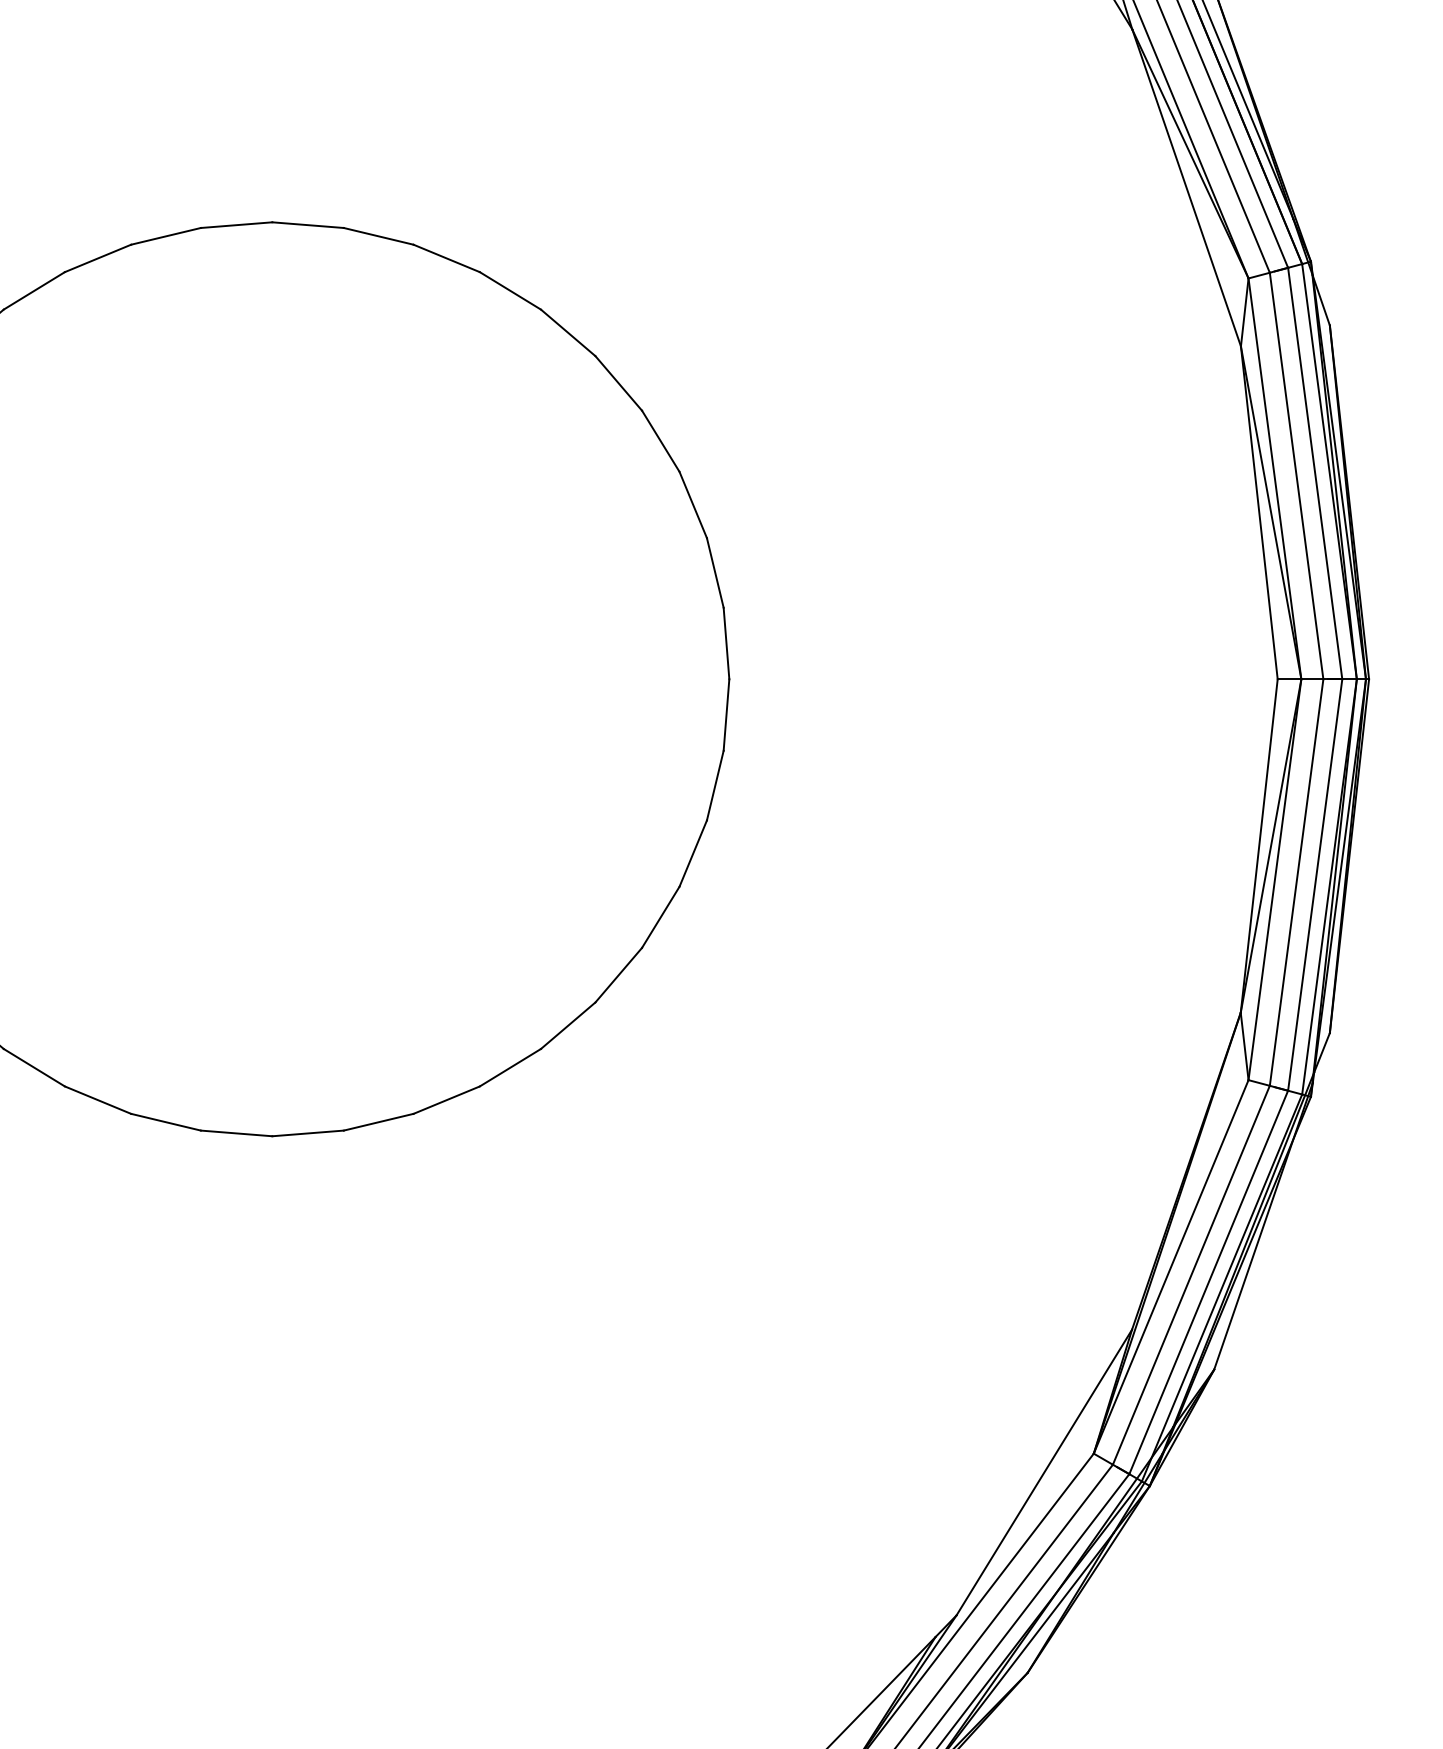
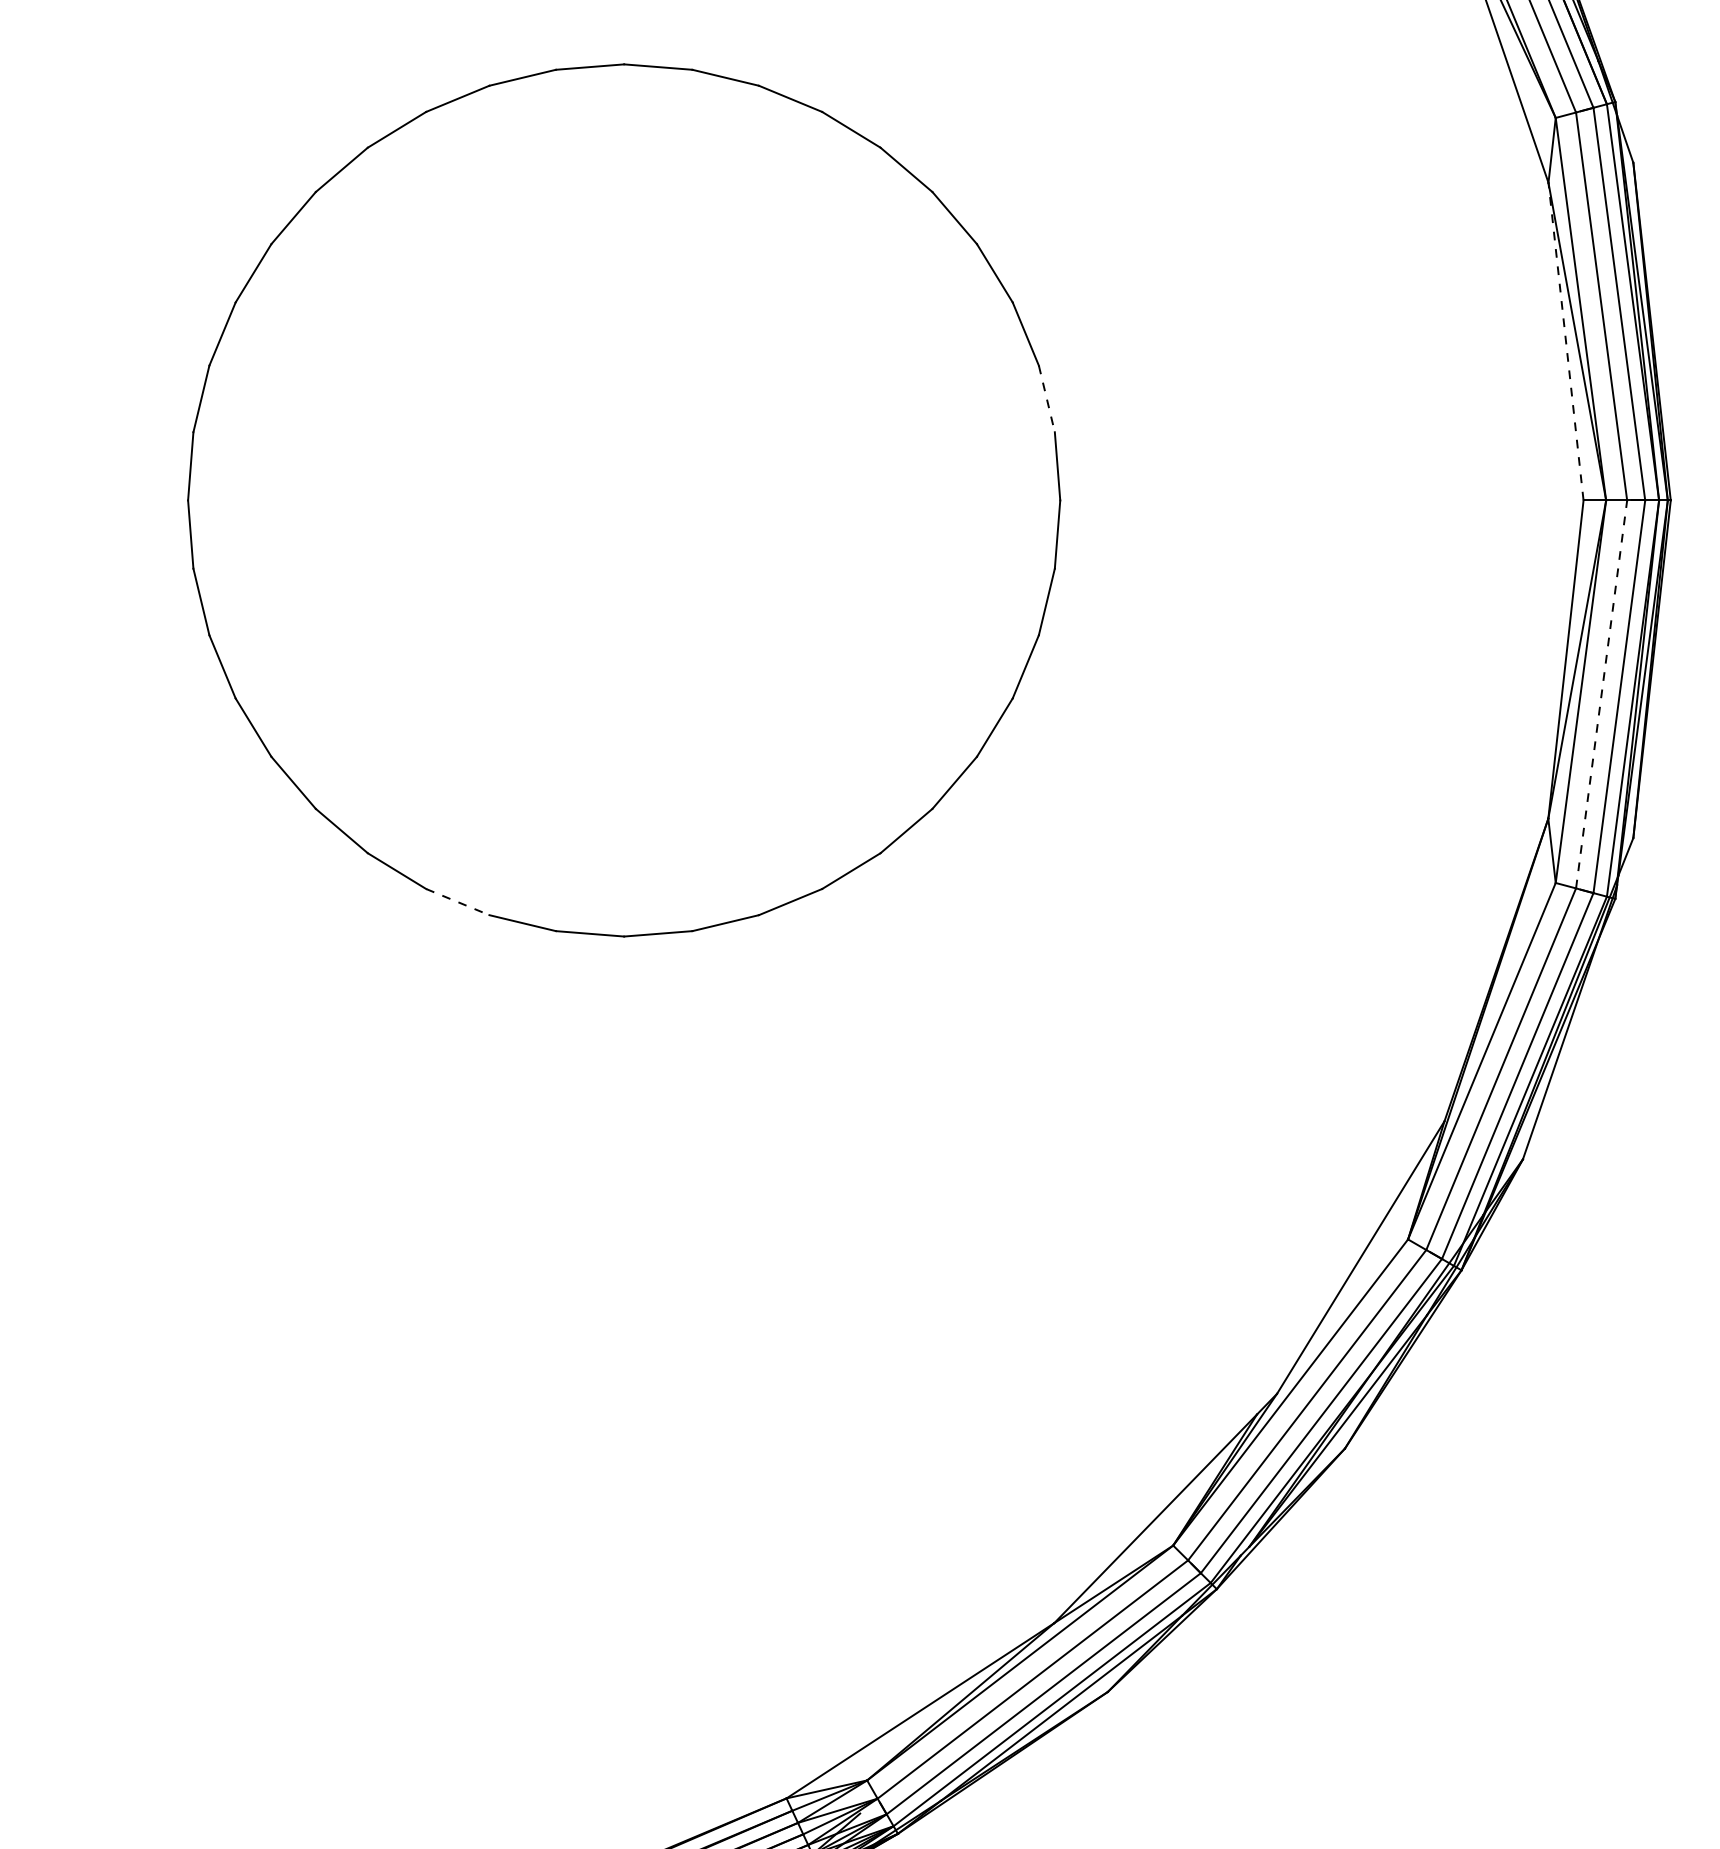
line: (1259, 512) -> (1566, 341), solid -> dashed
line: (714, 573) -> (1046, 399), solid -> dashed
line: (1296, 882) -> (1601, 694), solid -> dashed
line: (98, 1100) -> (458, 902), solid -> dashed

